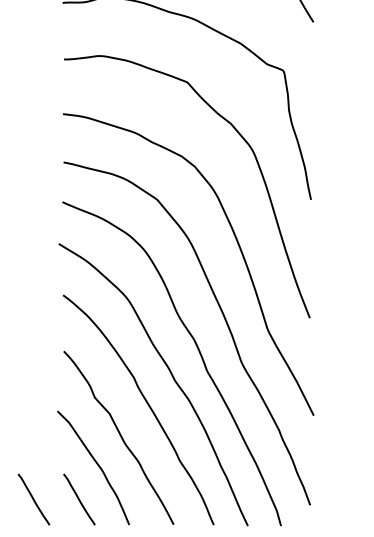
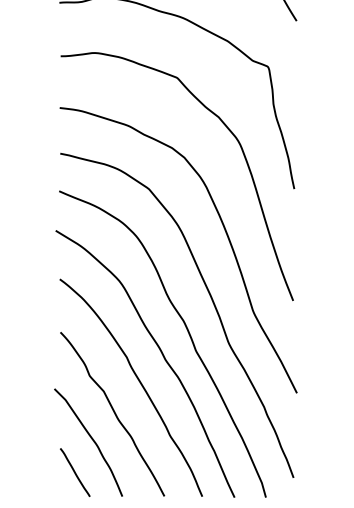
line: (34, 499) -> (32, 472), removed

